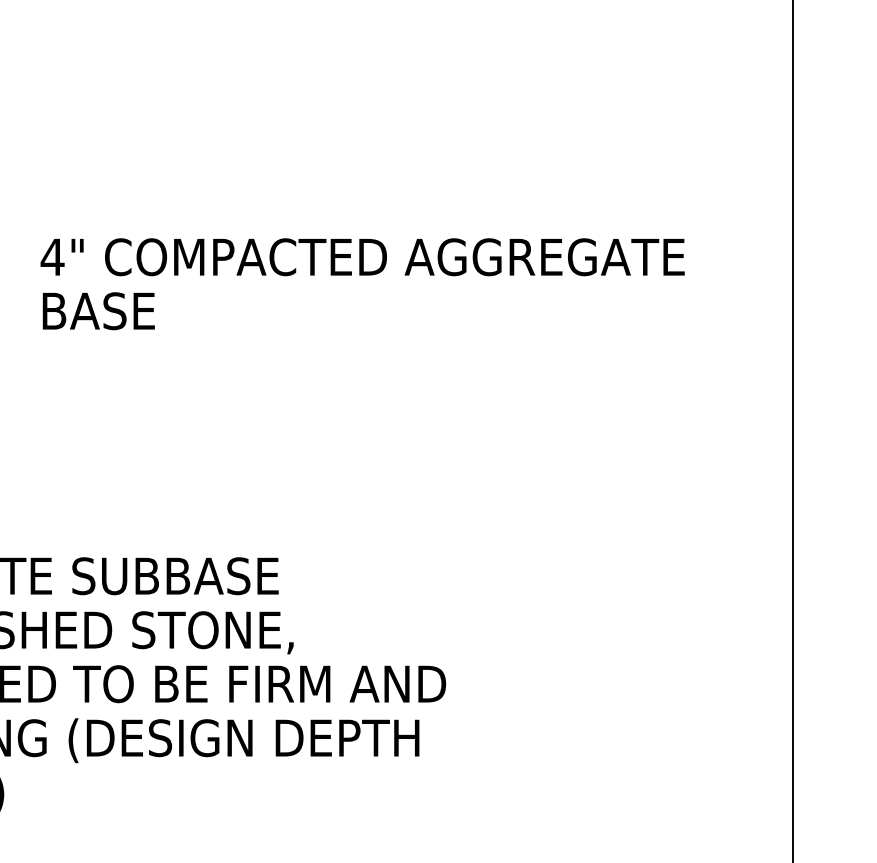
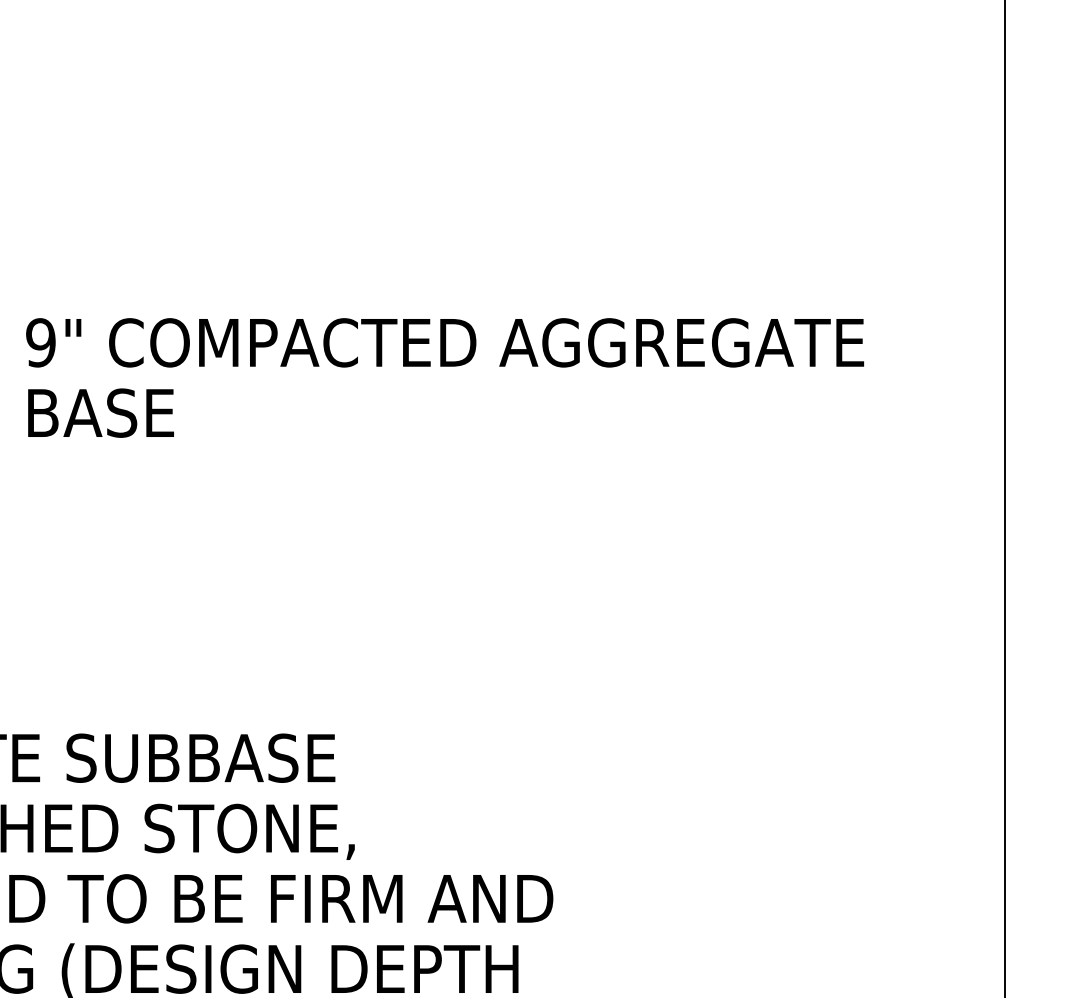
text: (52, 257) -> (40, 343), 4" -> 9"

